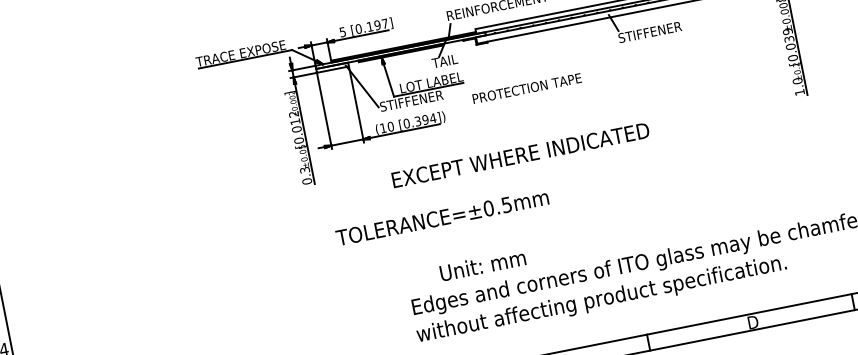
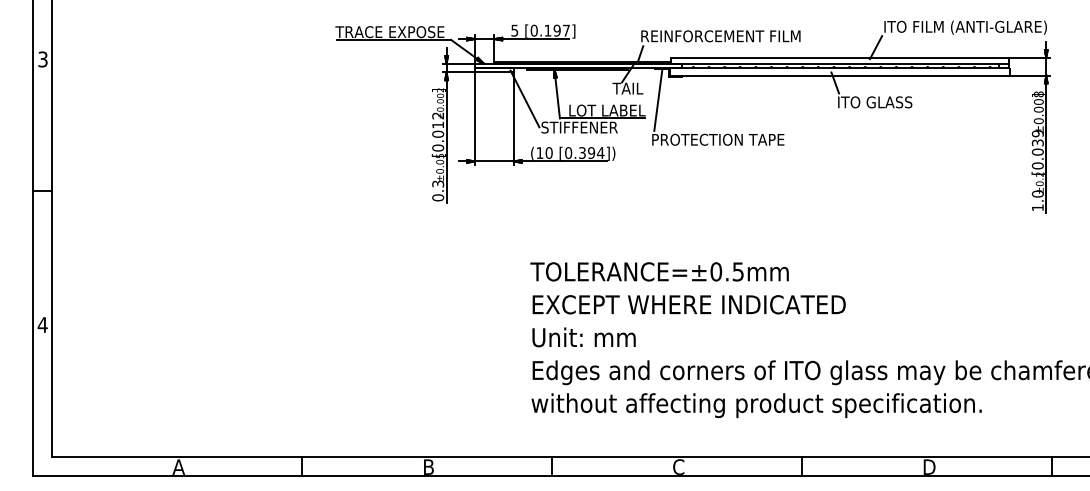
text: (649, 32) -> (875, 102), STIFFENER -> ITO GLASS
line: (471, 65) -> (658, 99), added
text: (520, 155) -> (688, 304), moved
text: (442, 217) -> (659, 271), moved
text: (482, 265) -> (583, 337), moved

